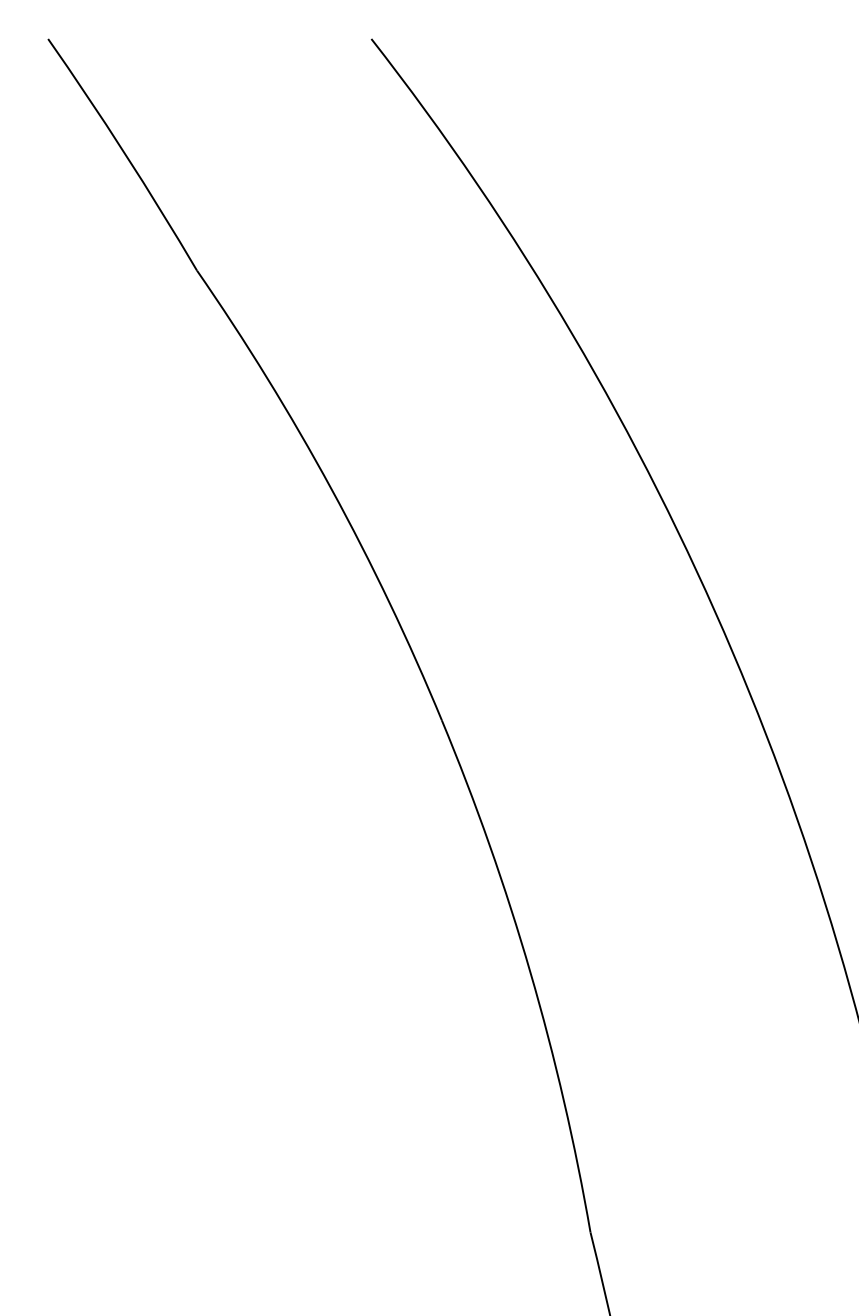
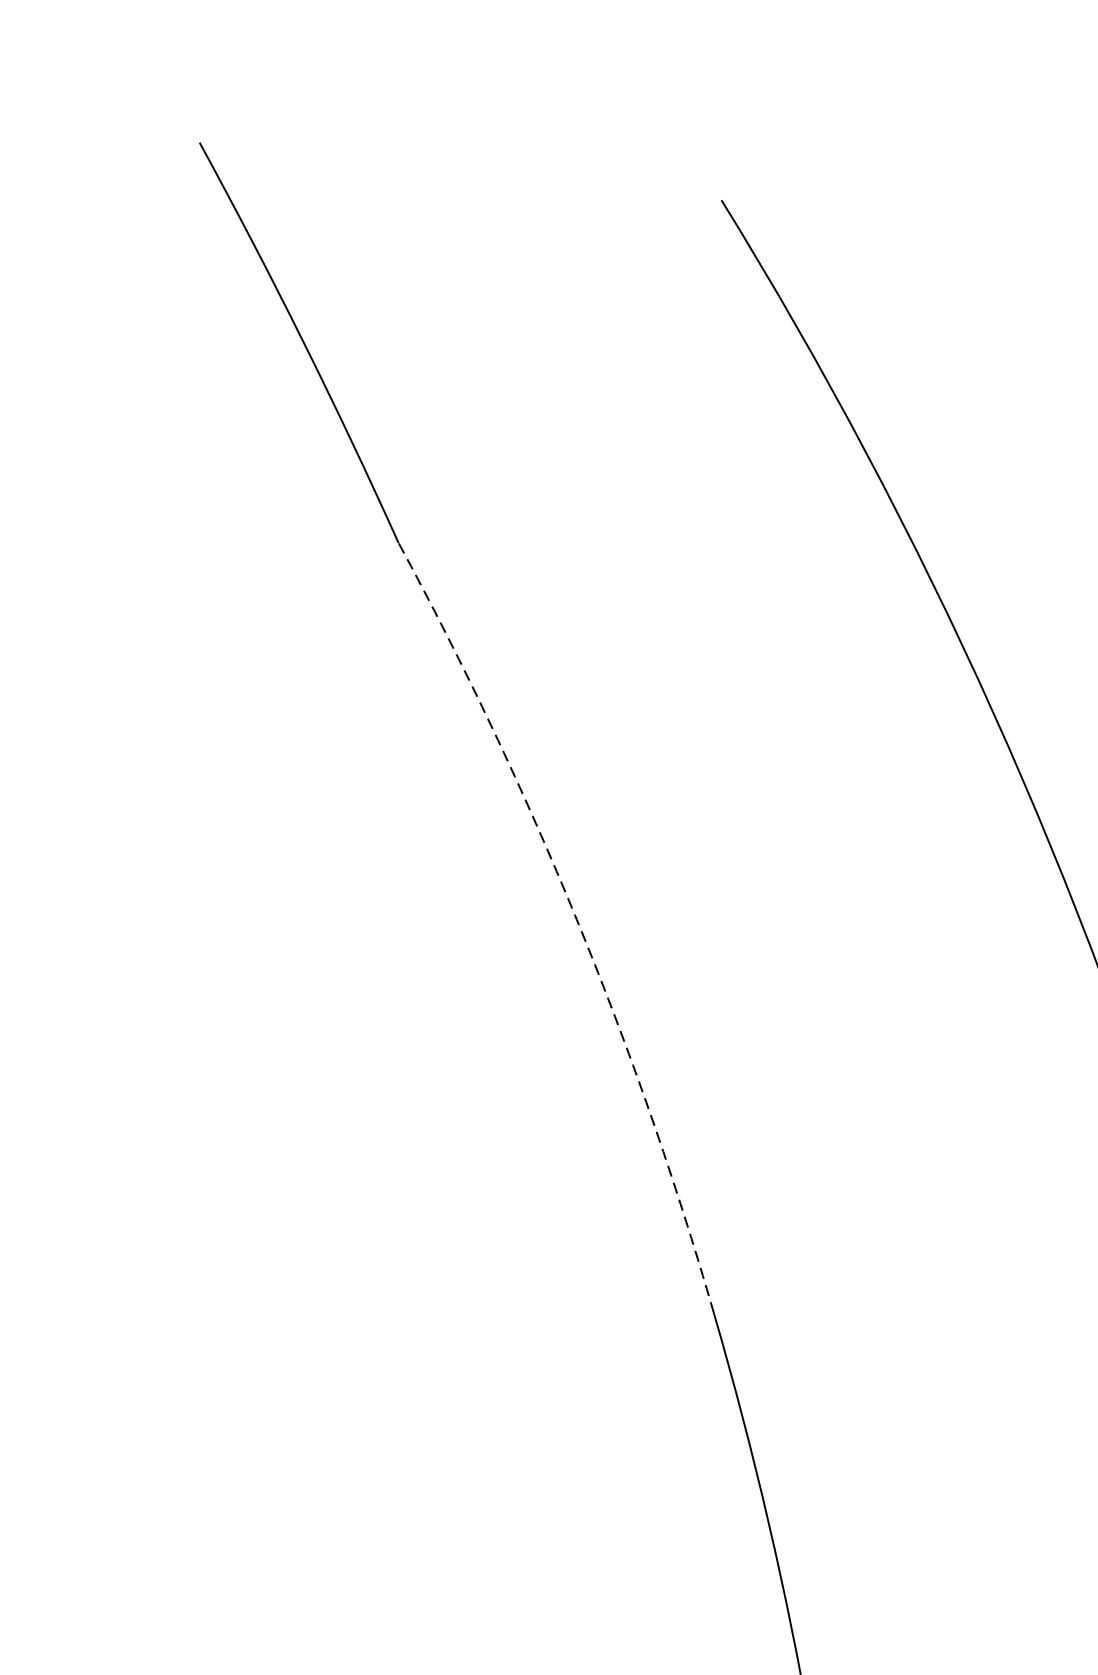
arc: (331, 489) -> (576, 920), solid -> dashed

